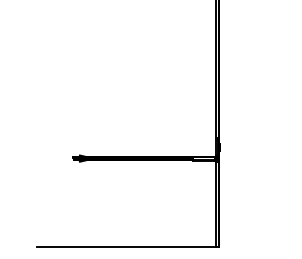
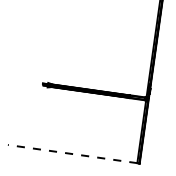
line: (126, 247) -> (72, 154), solid -> dashed

